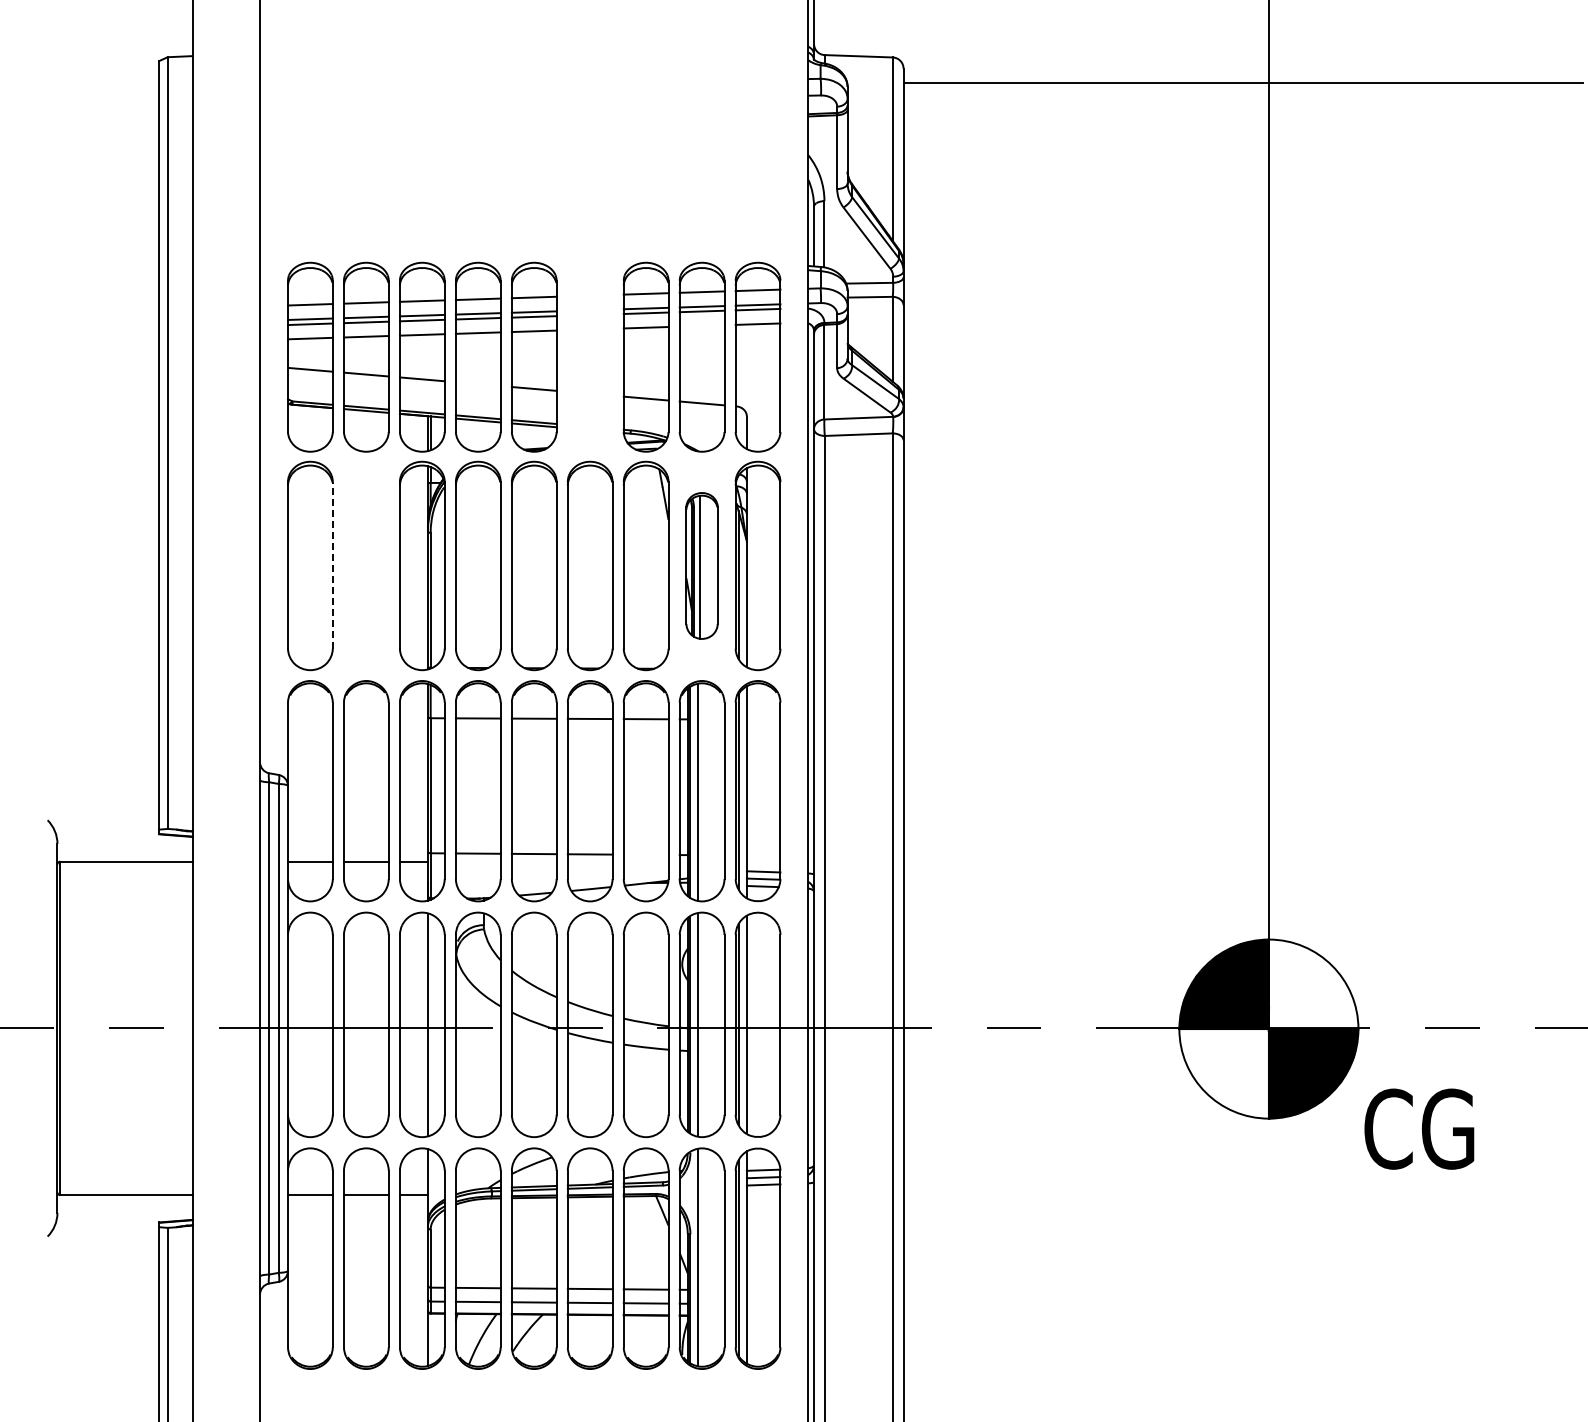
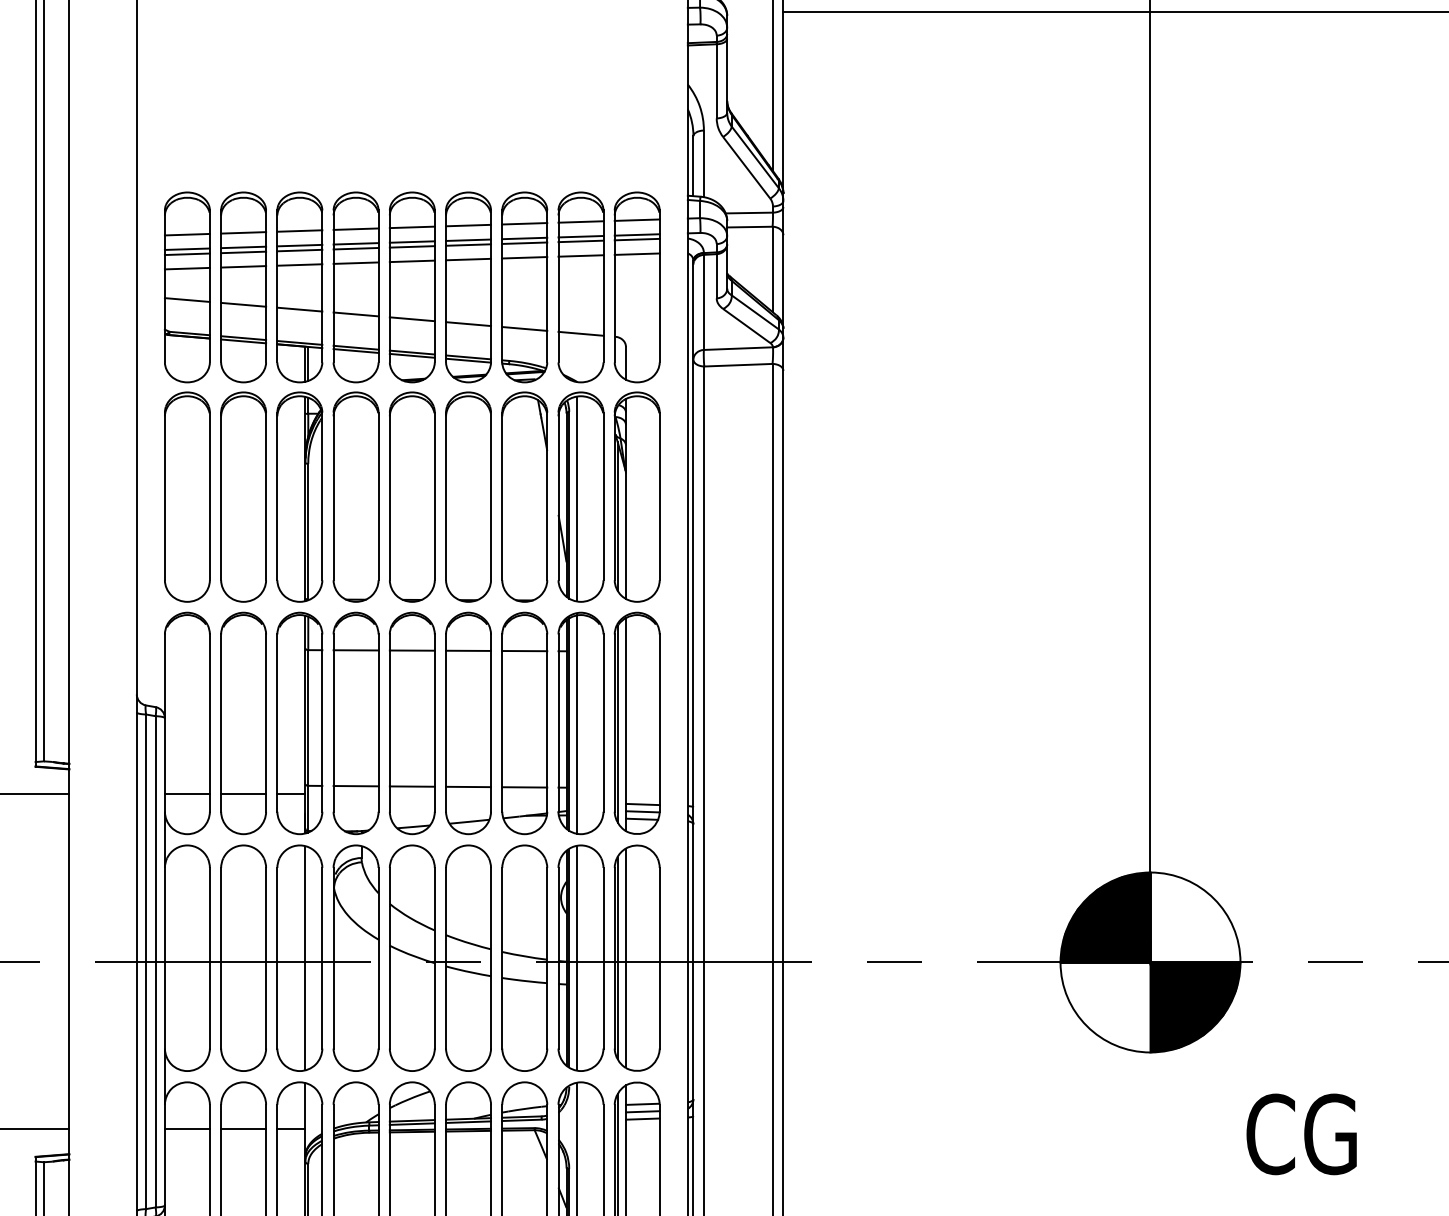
line: (701, 325) -> (580, 255), added
part: (589, 356) -> (467, 286), added
line: (477, 384) -> (355, 314), added
line: (332, 564) -> (209, 495), dashed -> solid
part: (366, 565) -> (243, 496), added
part: (701, 565) -> (580, 496), size x1.43
line: (645, 854) -> (524, 787), added
text: (1419, 1128) -> (1301, 1133), moved

